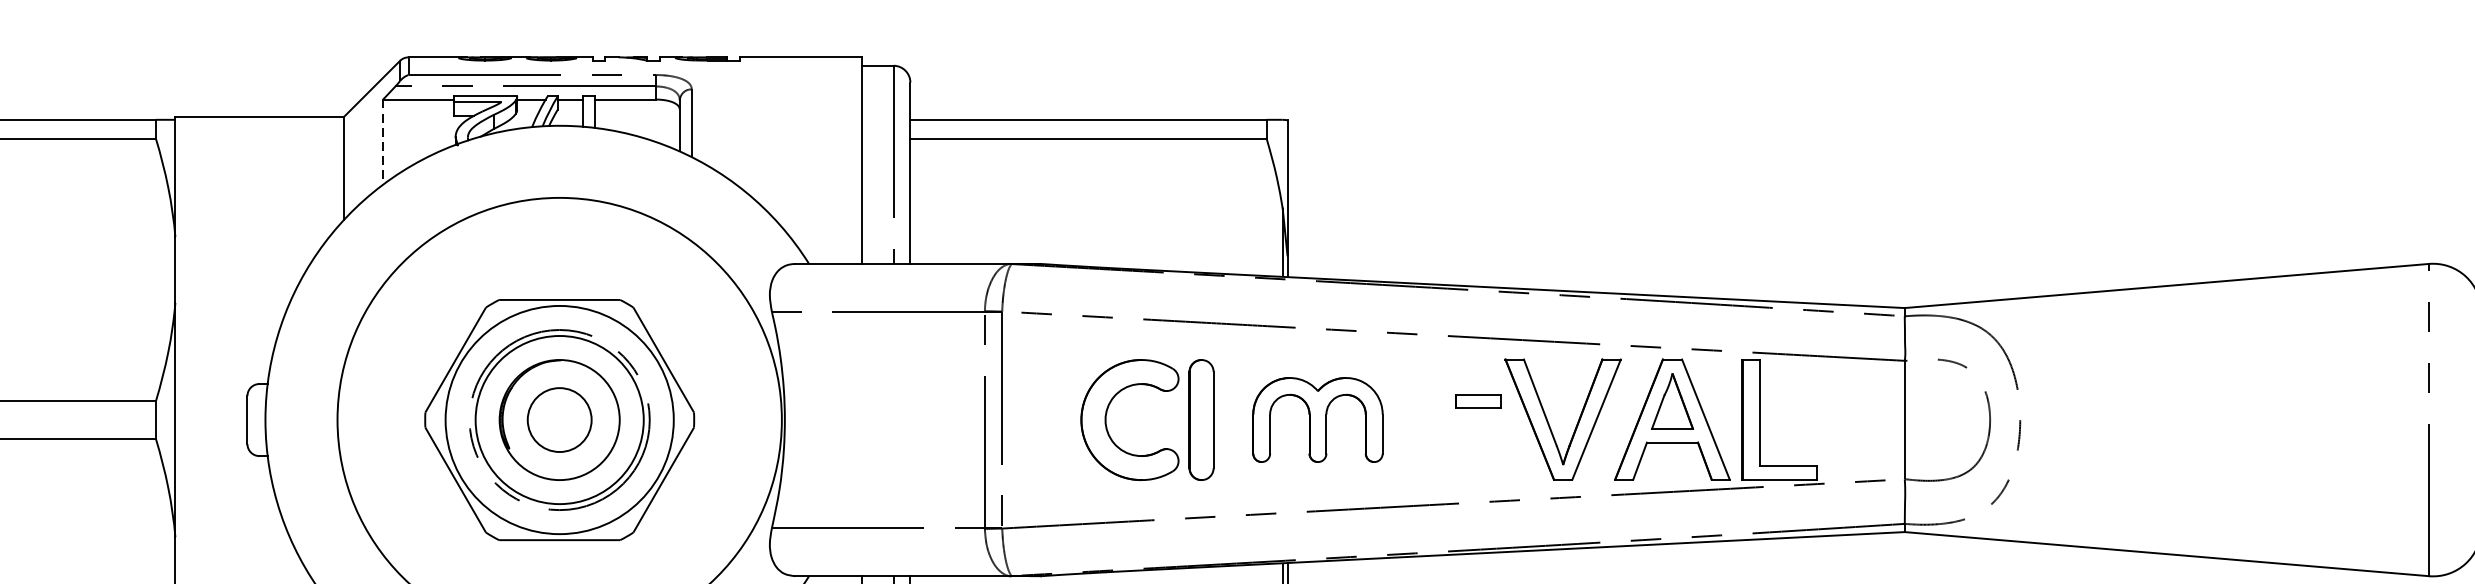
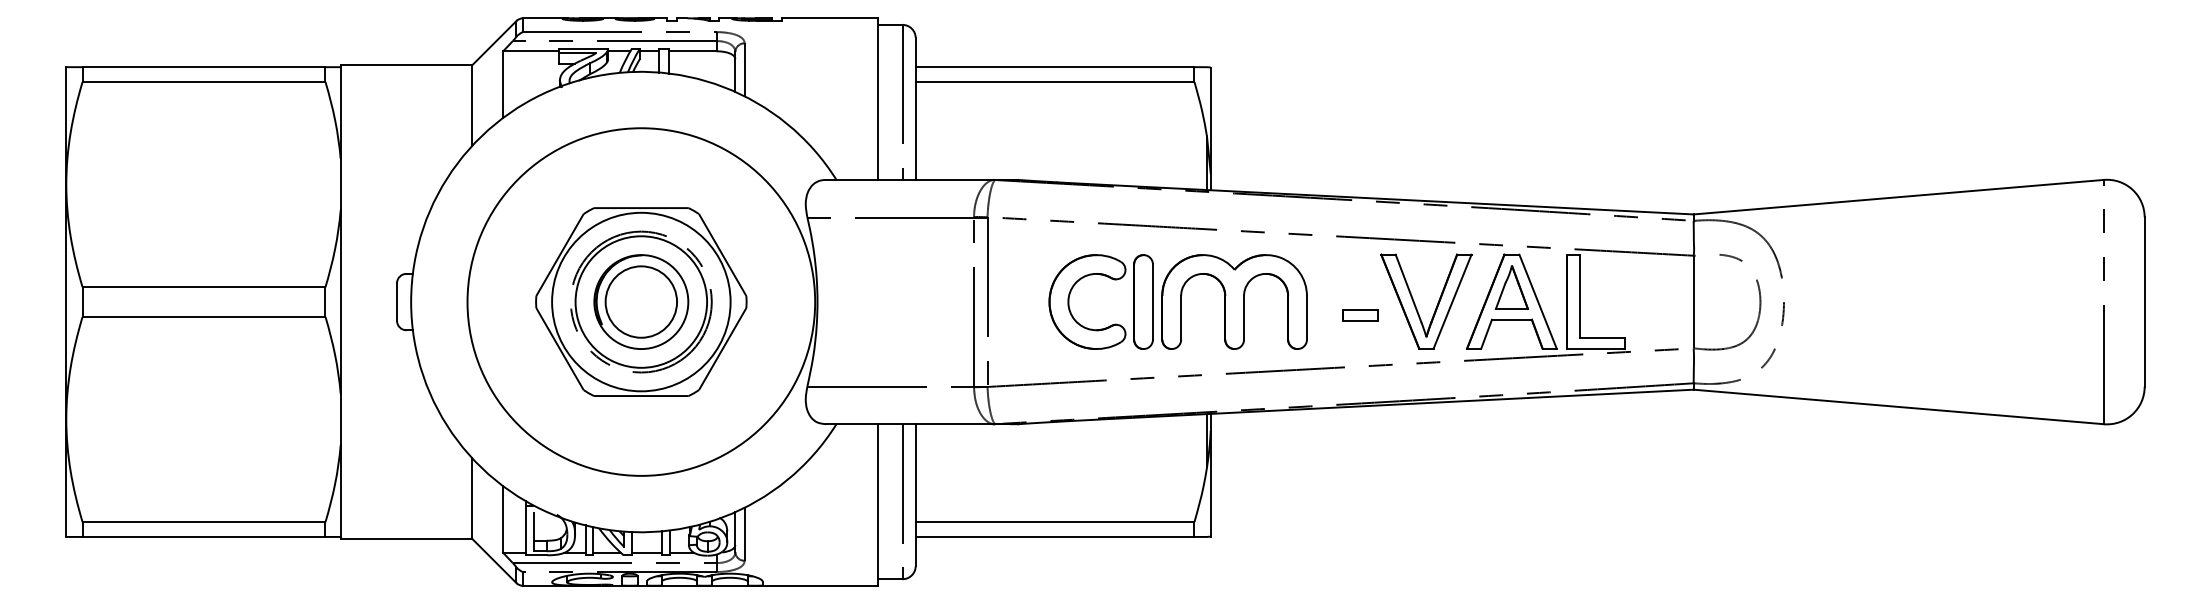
line: (383, 143) -> (503, 85), dashed -> solid
part: (1478, 401) -> (1360, 315), moved
circle: (559, 419) -> (641, 301), size x1.43
part: (1317, 419) -> (1234, 301), size x1.43

